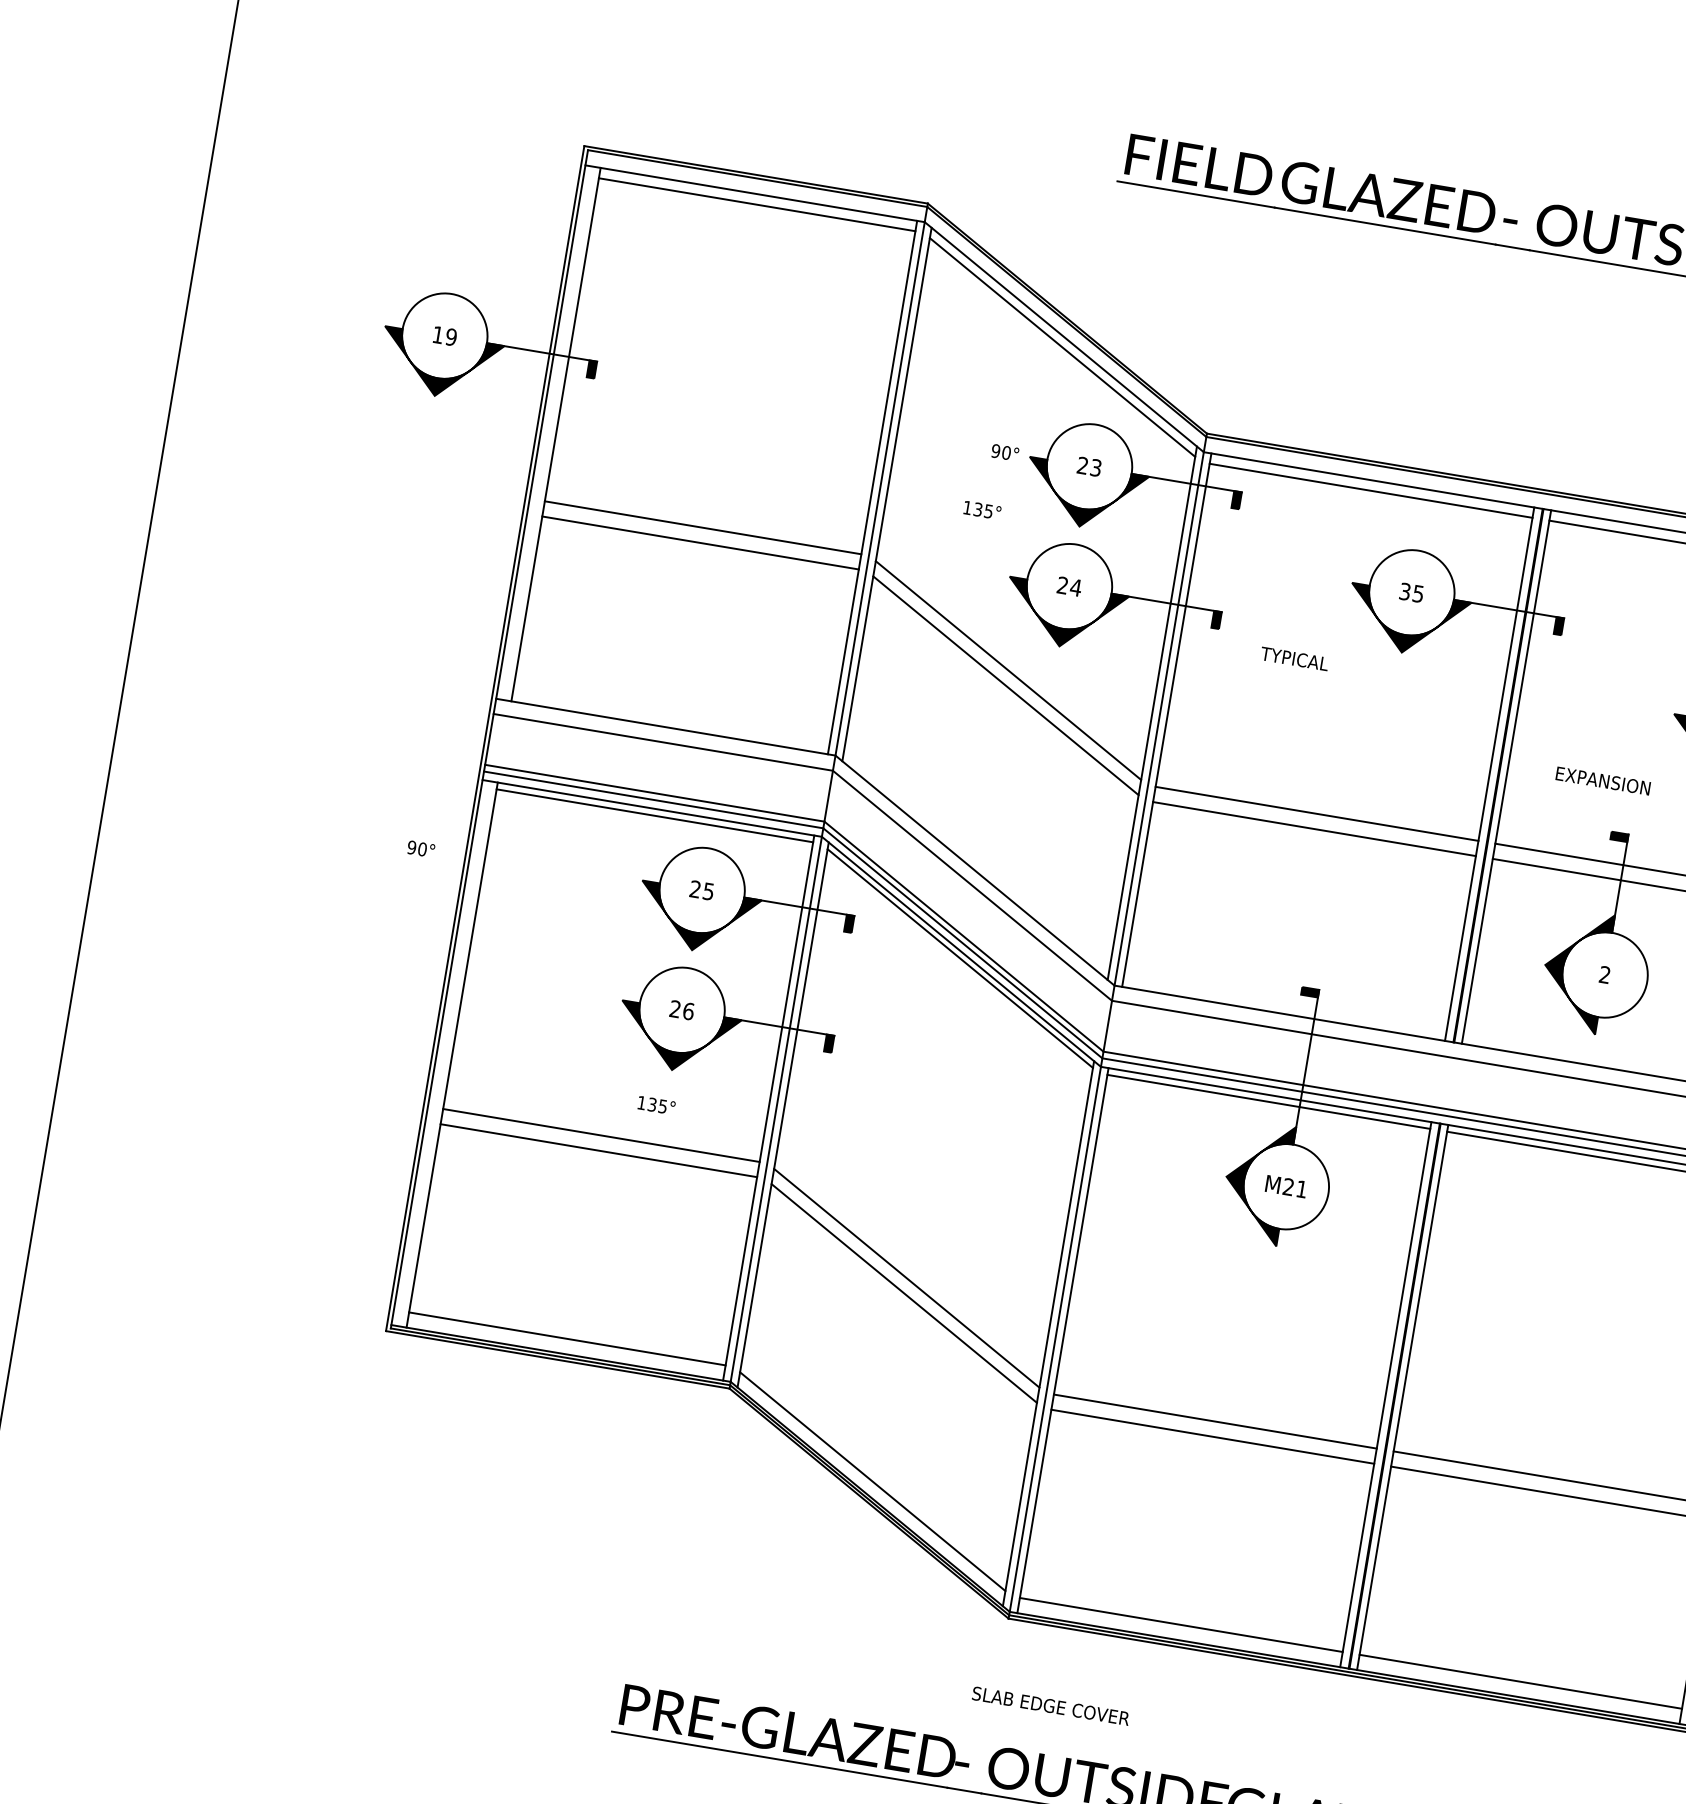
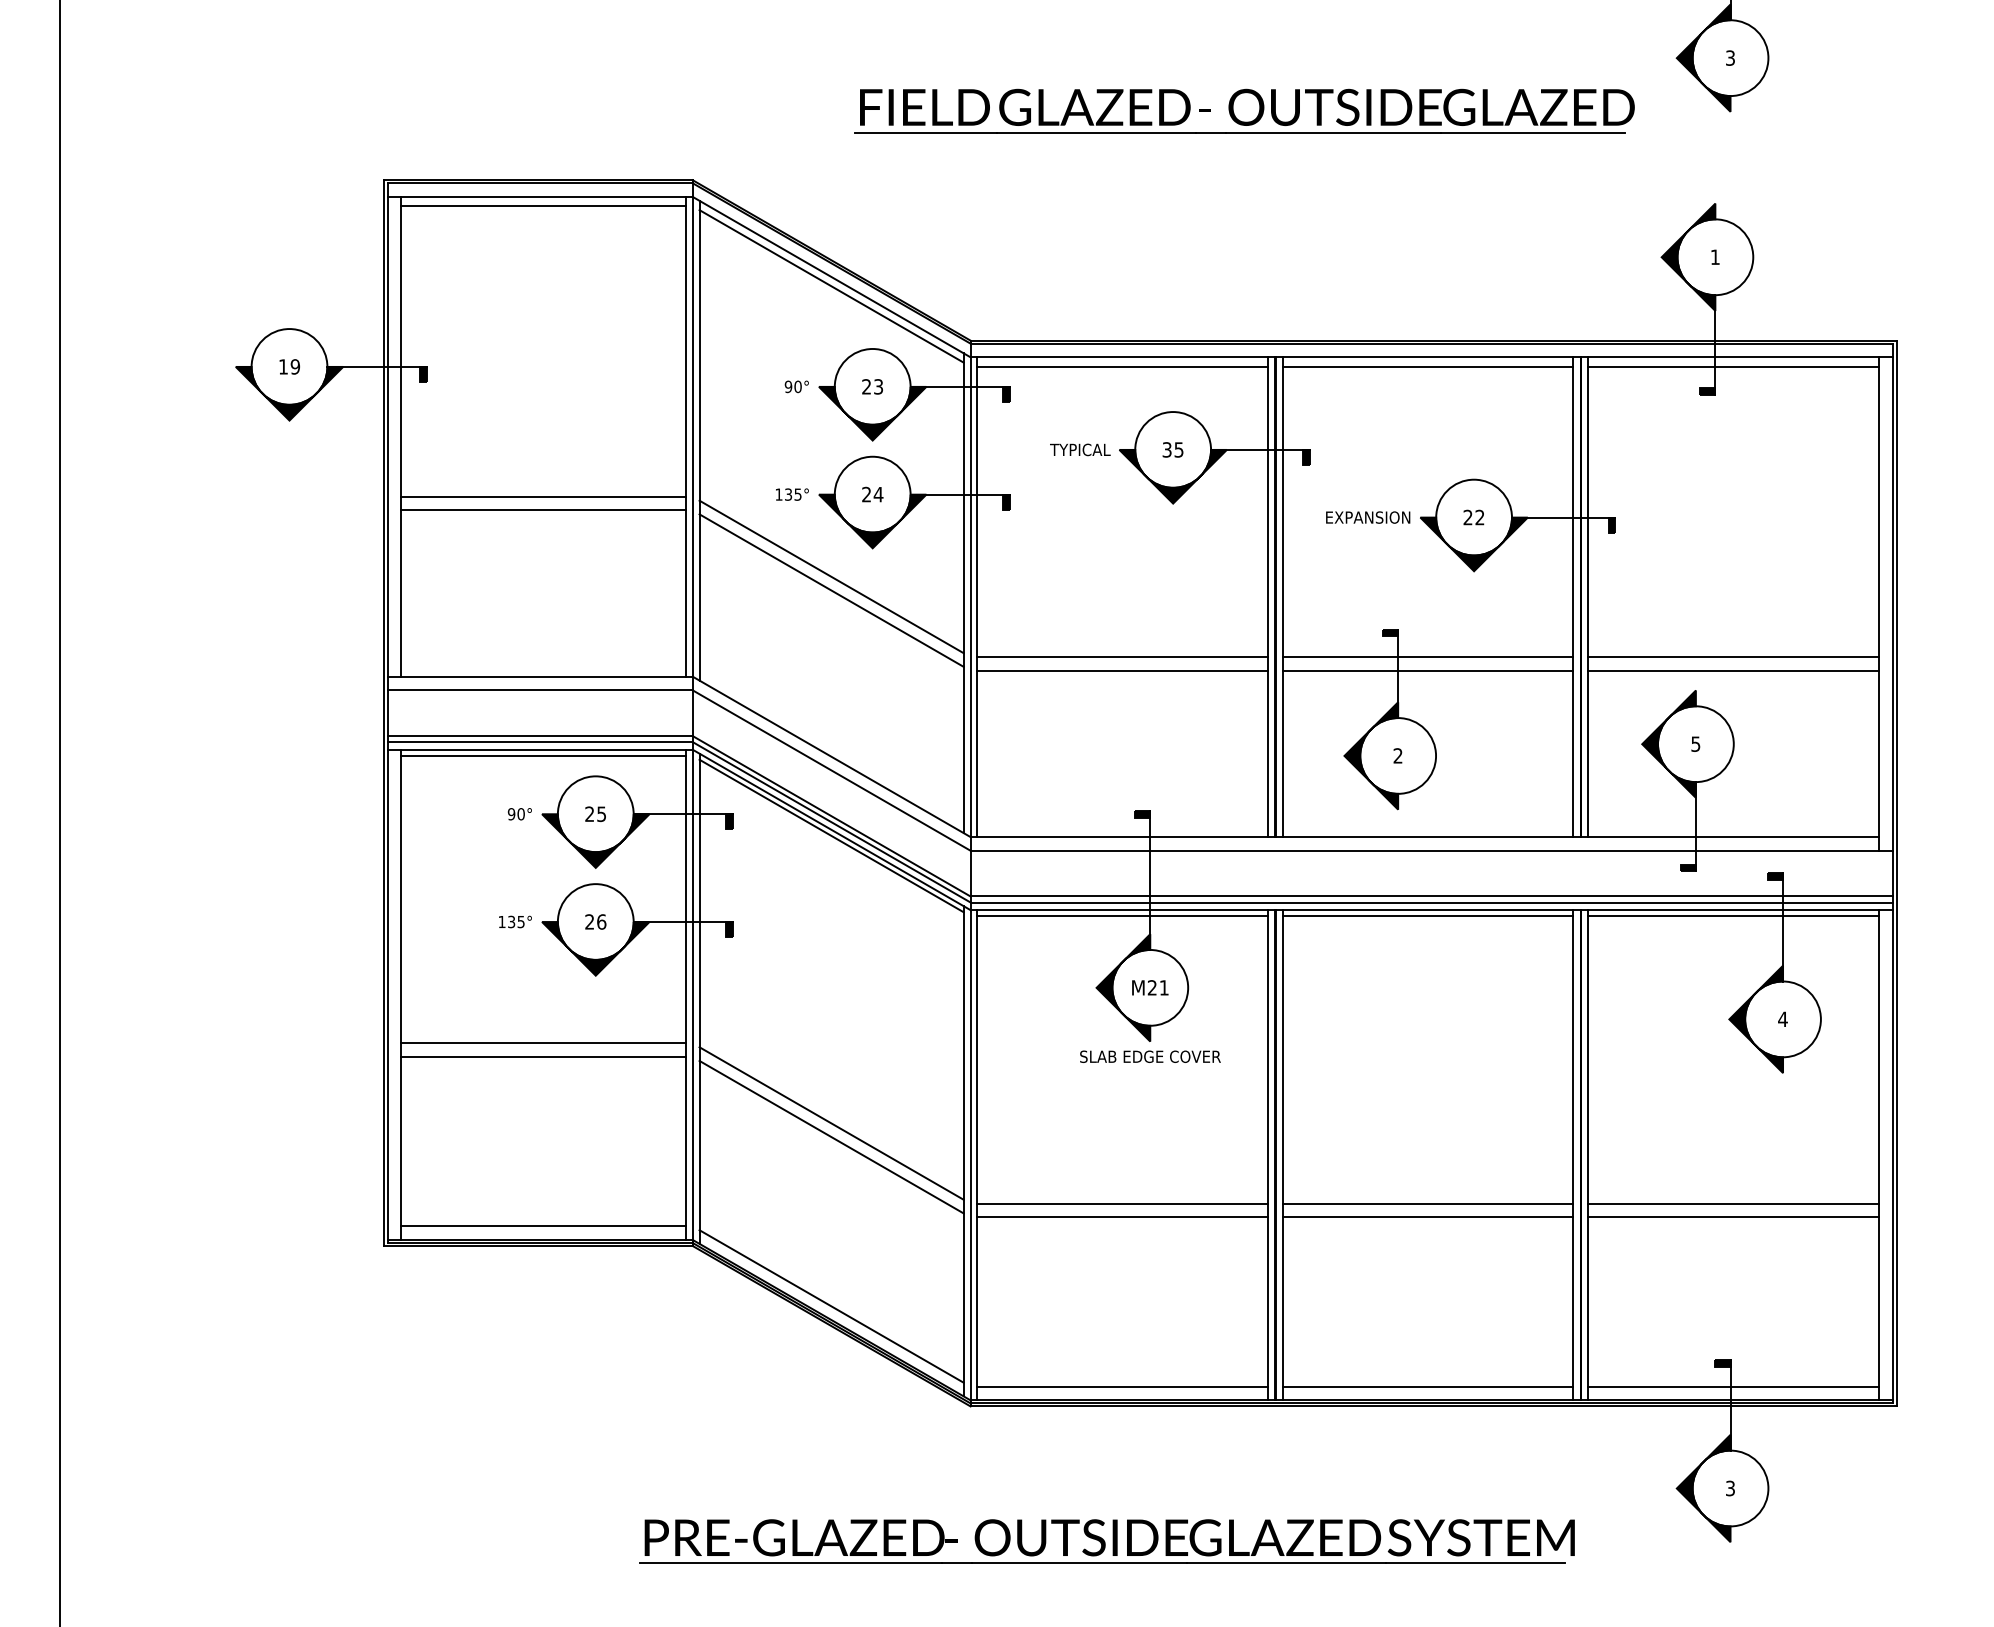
text: (982, 510) -> (792, 494), moved
text: (1294, 658) -> (1080, 449), moved
text: (1603, 781) -> (1368, 517), moved
text: (420, 849) -> (519, 814), moved
text: (656, 1104) -> (515, 921), moved
text: (1051, 1705) -> (1150, 1056), moved

